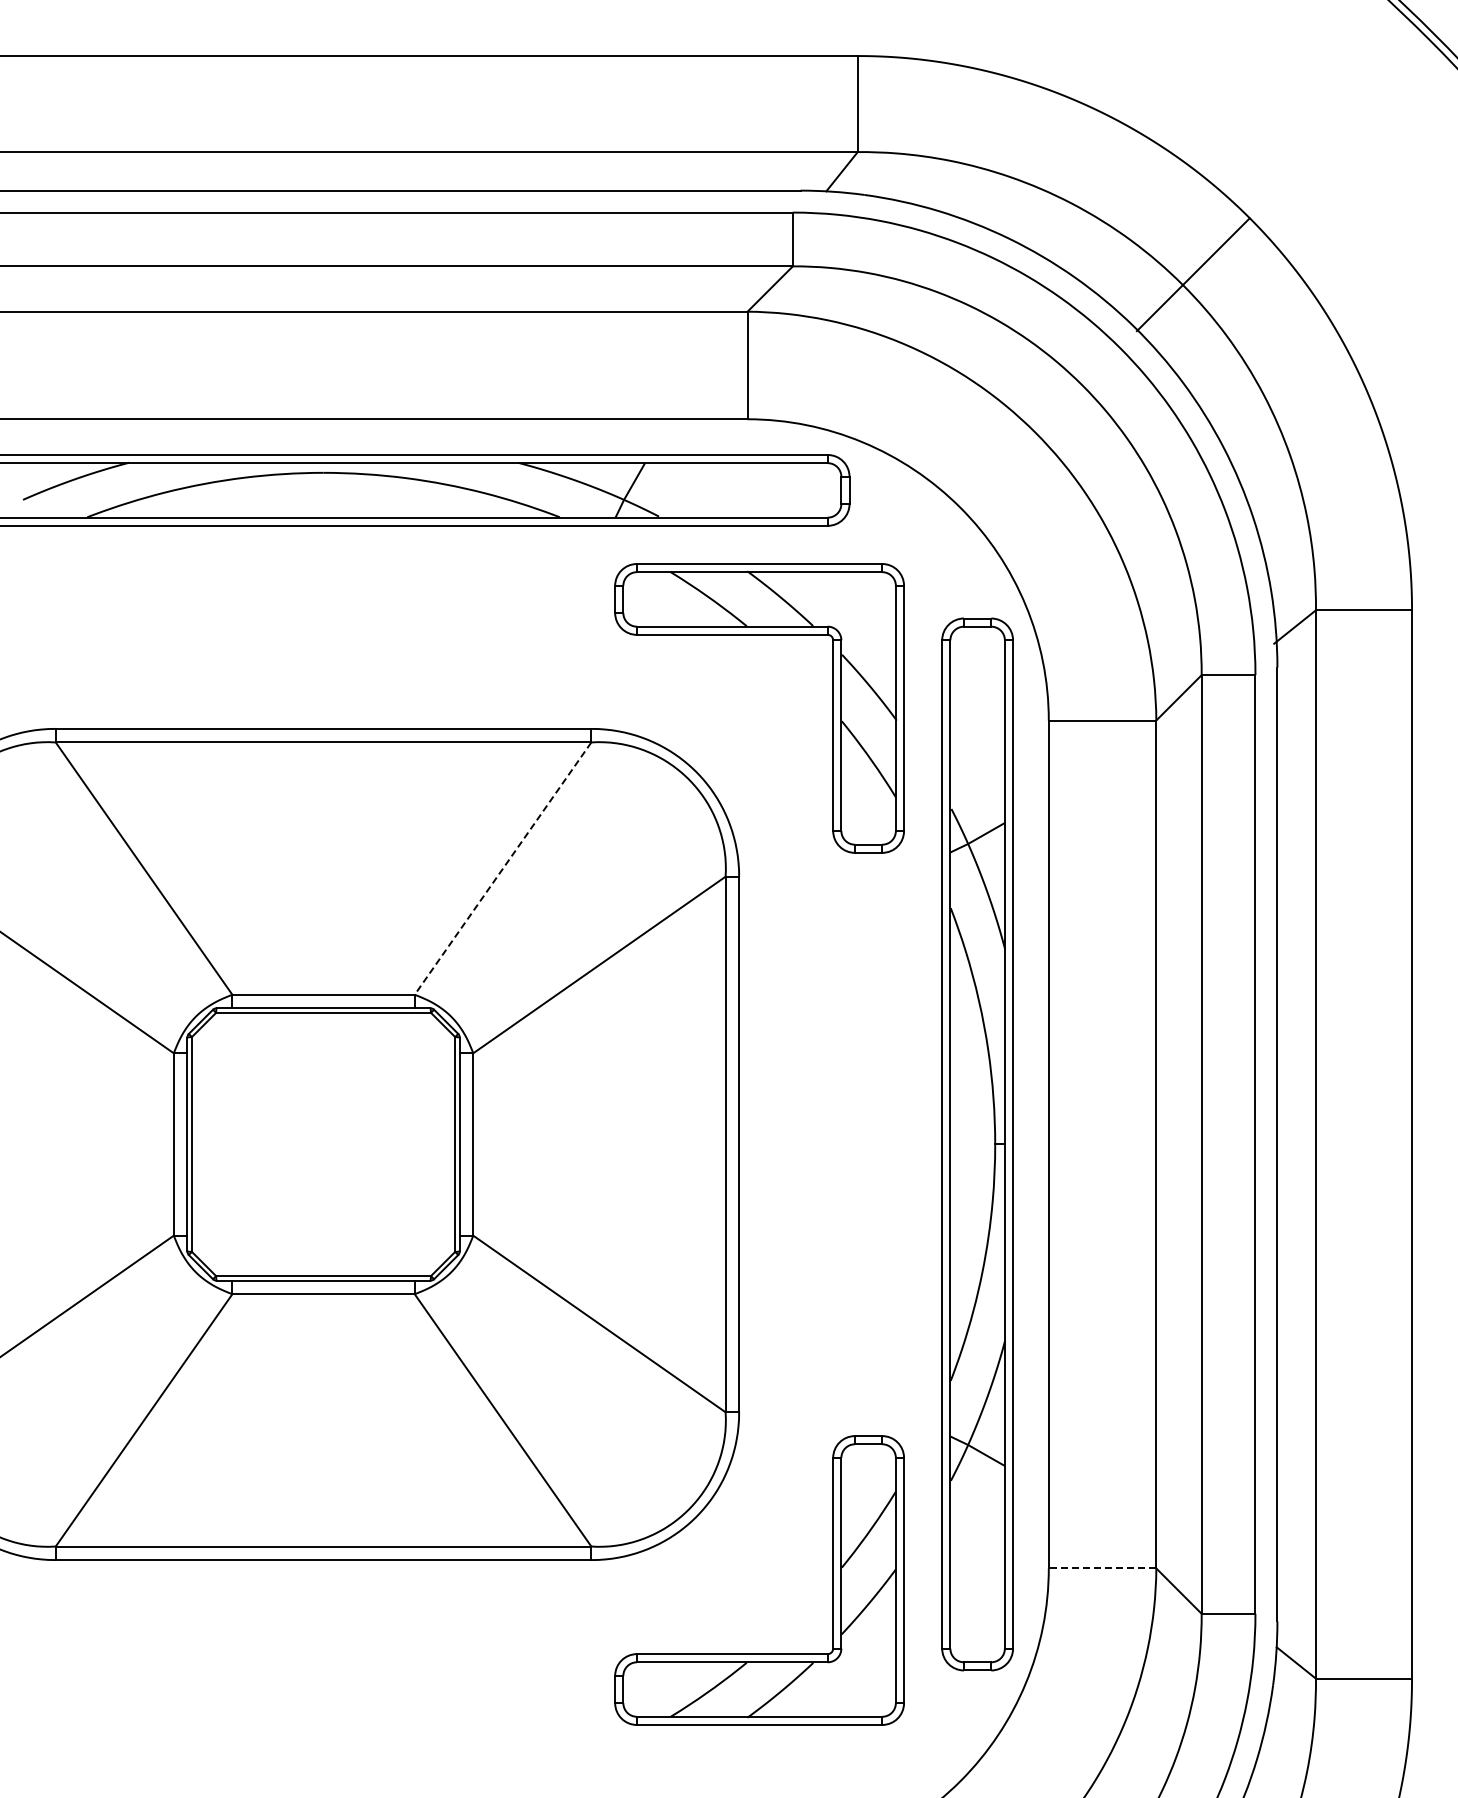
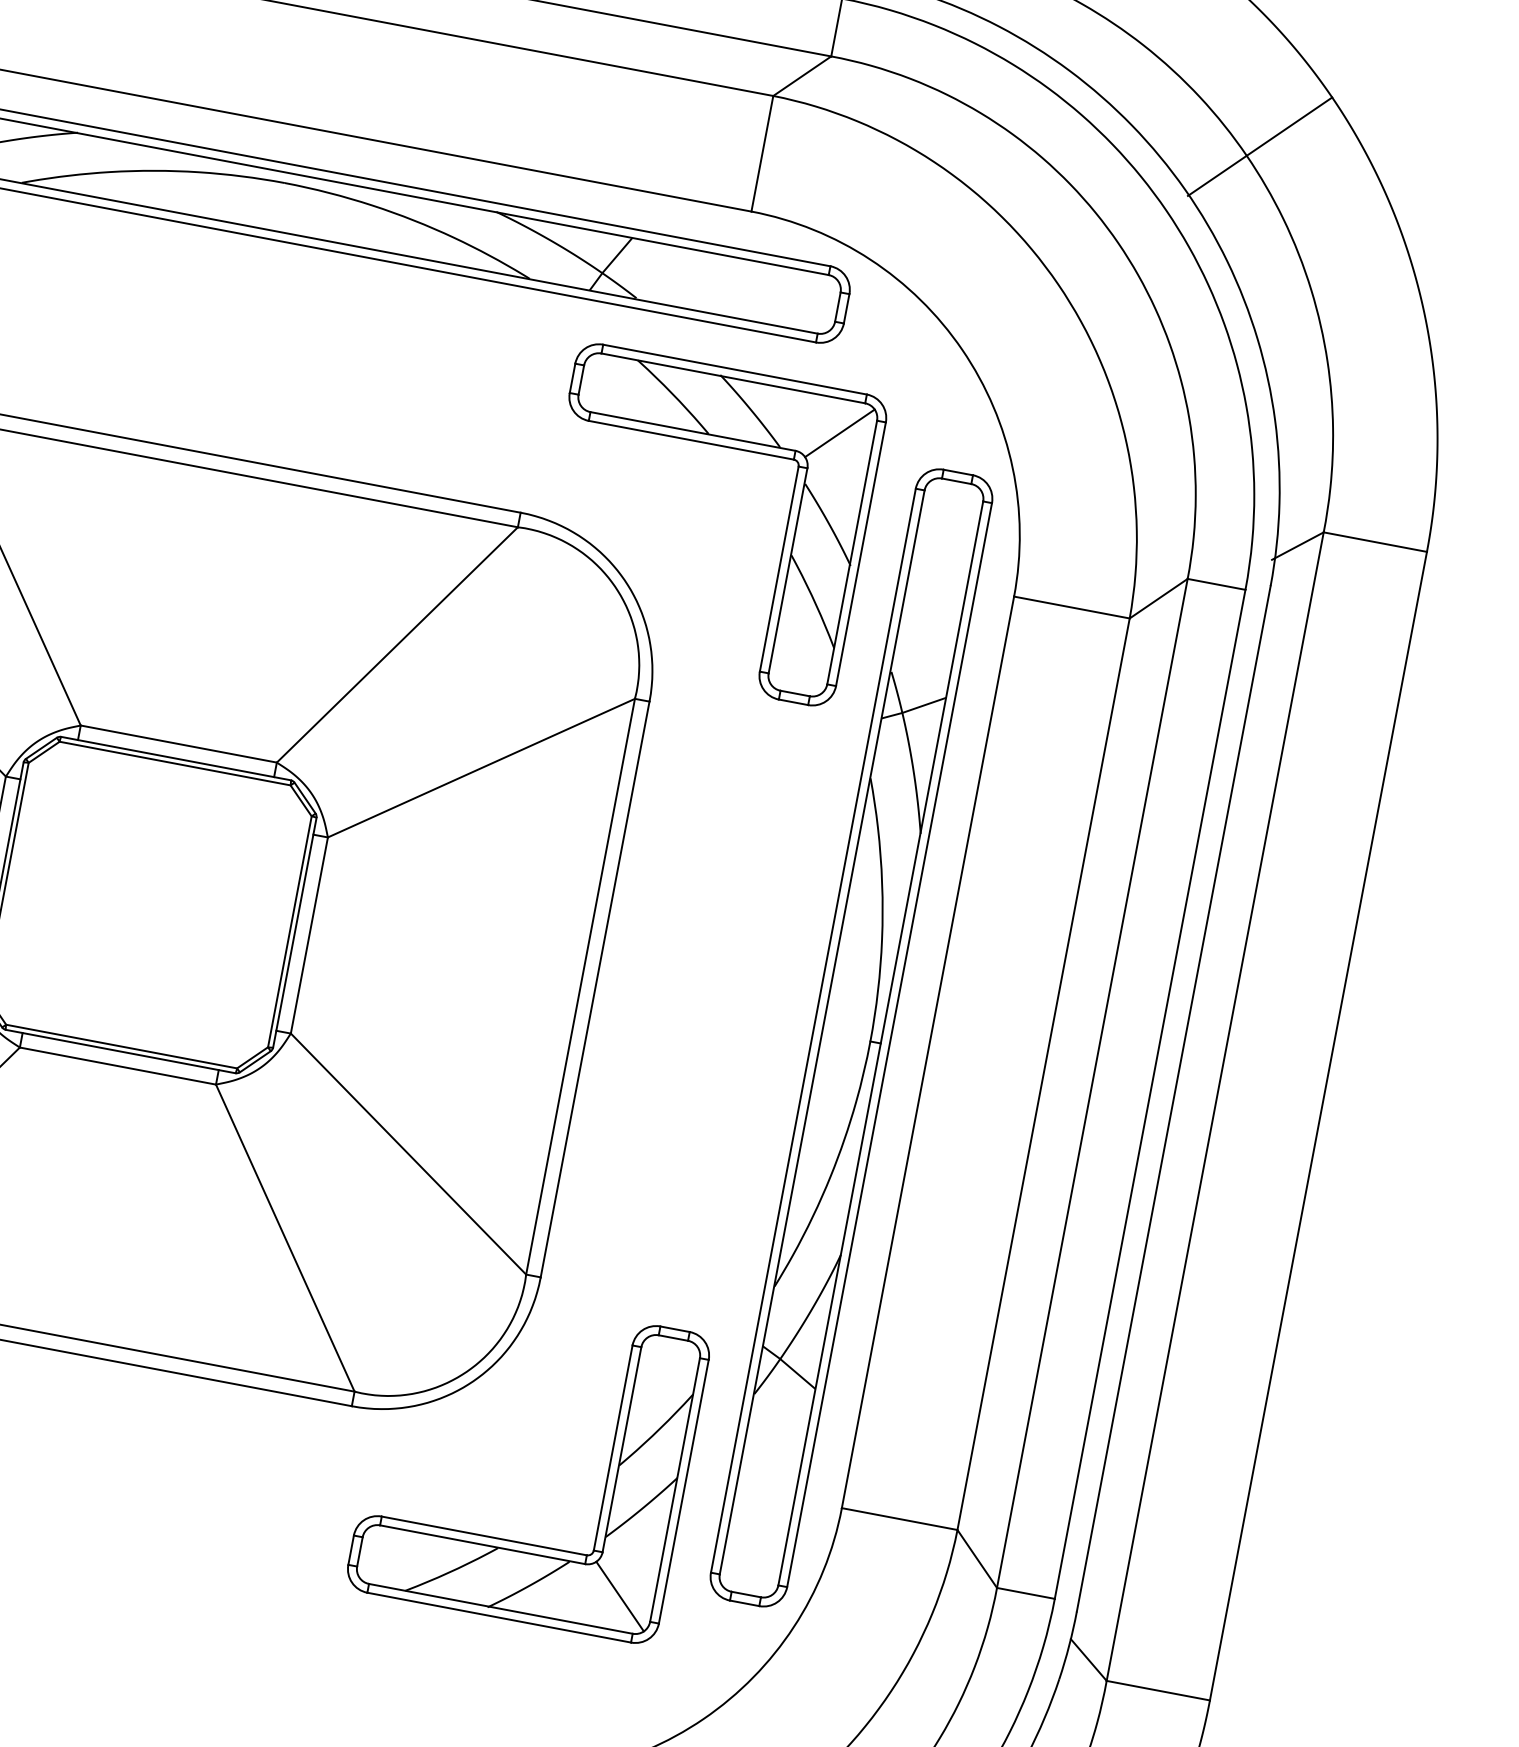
line: (864, 603) -> (839, 433), added
line: (503, 868) -> (397, 644), dashed -> solid
line: (1102, 1568) -> (899, 1519), dashed -> solid
line: (864, 1685) -> (619, 1596), added

